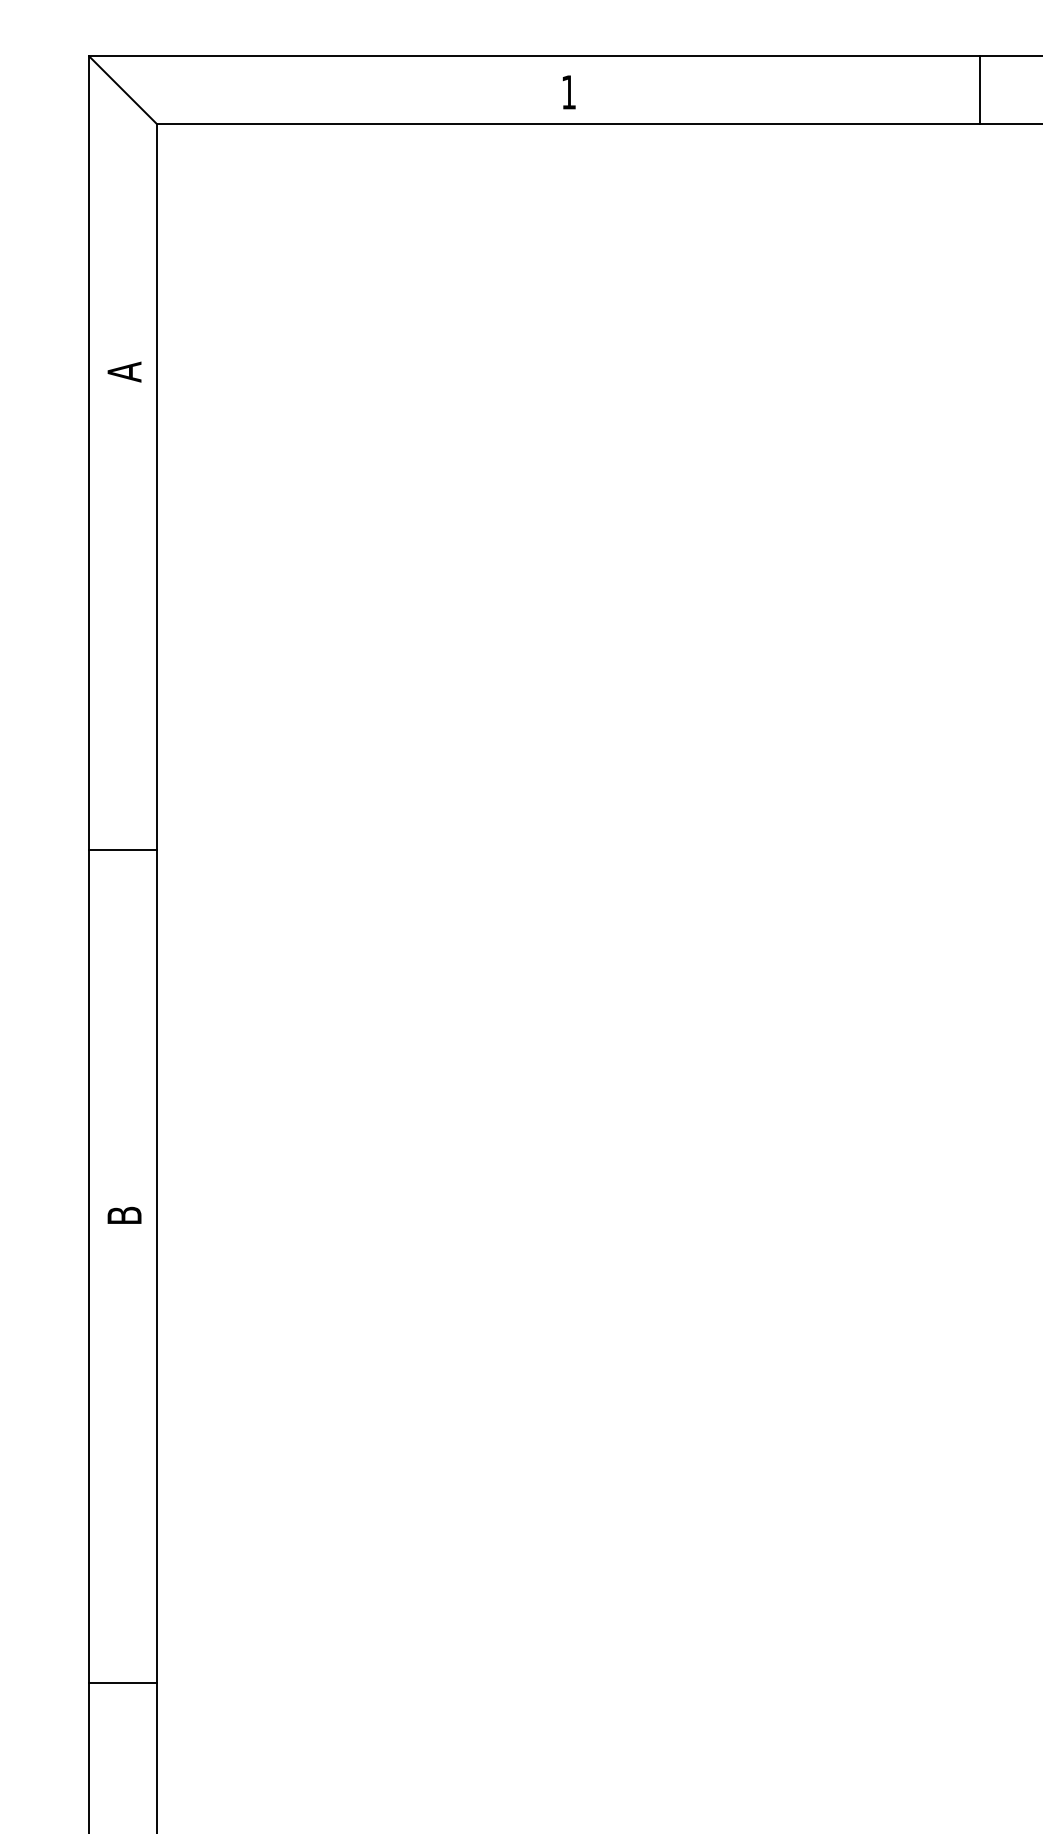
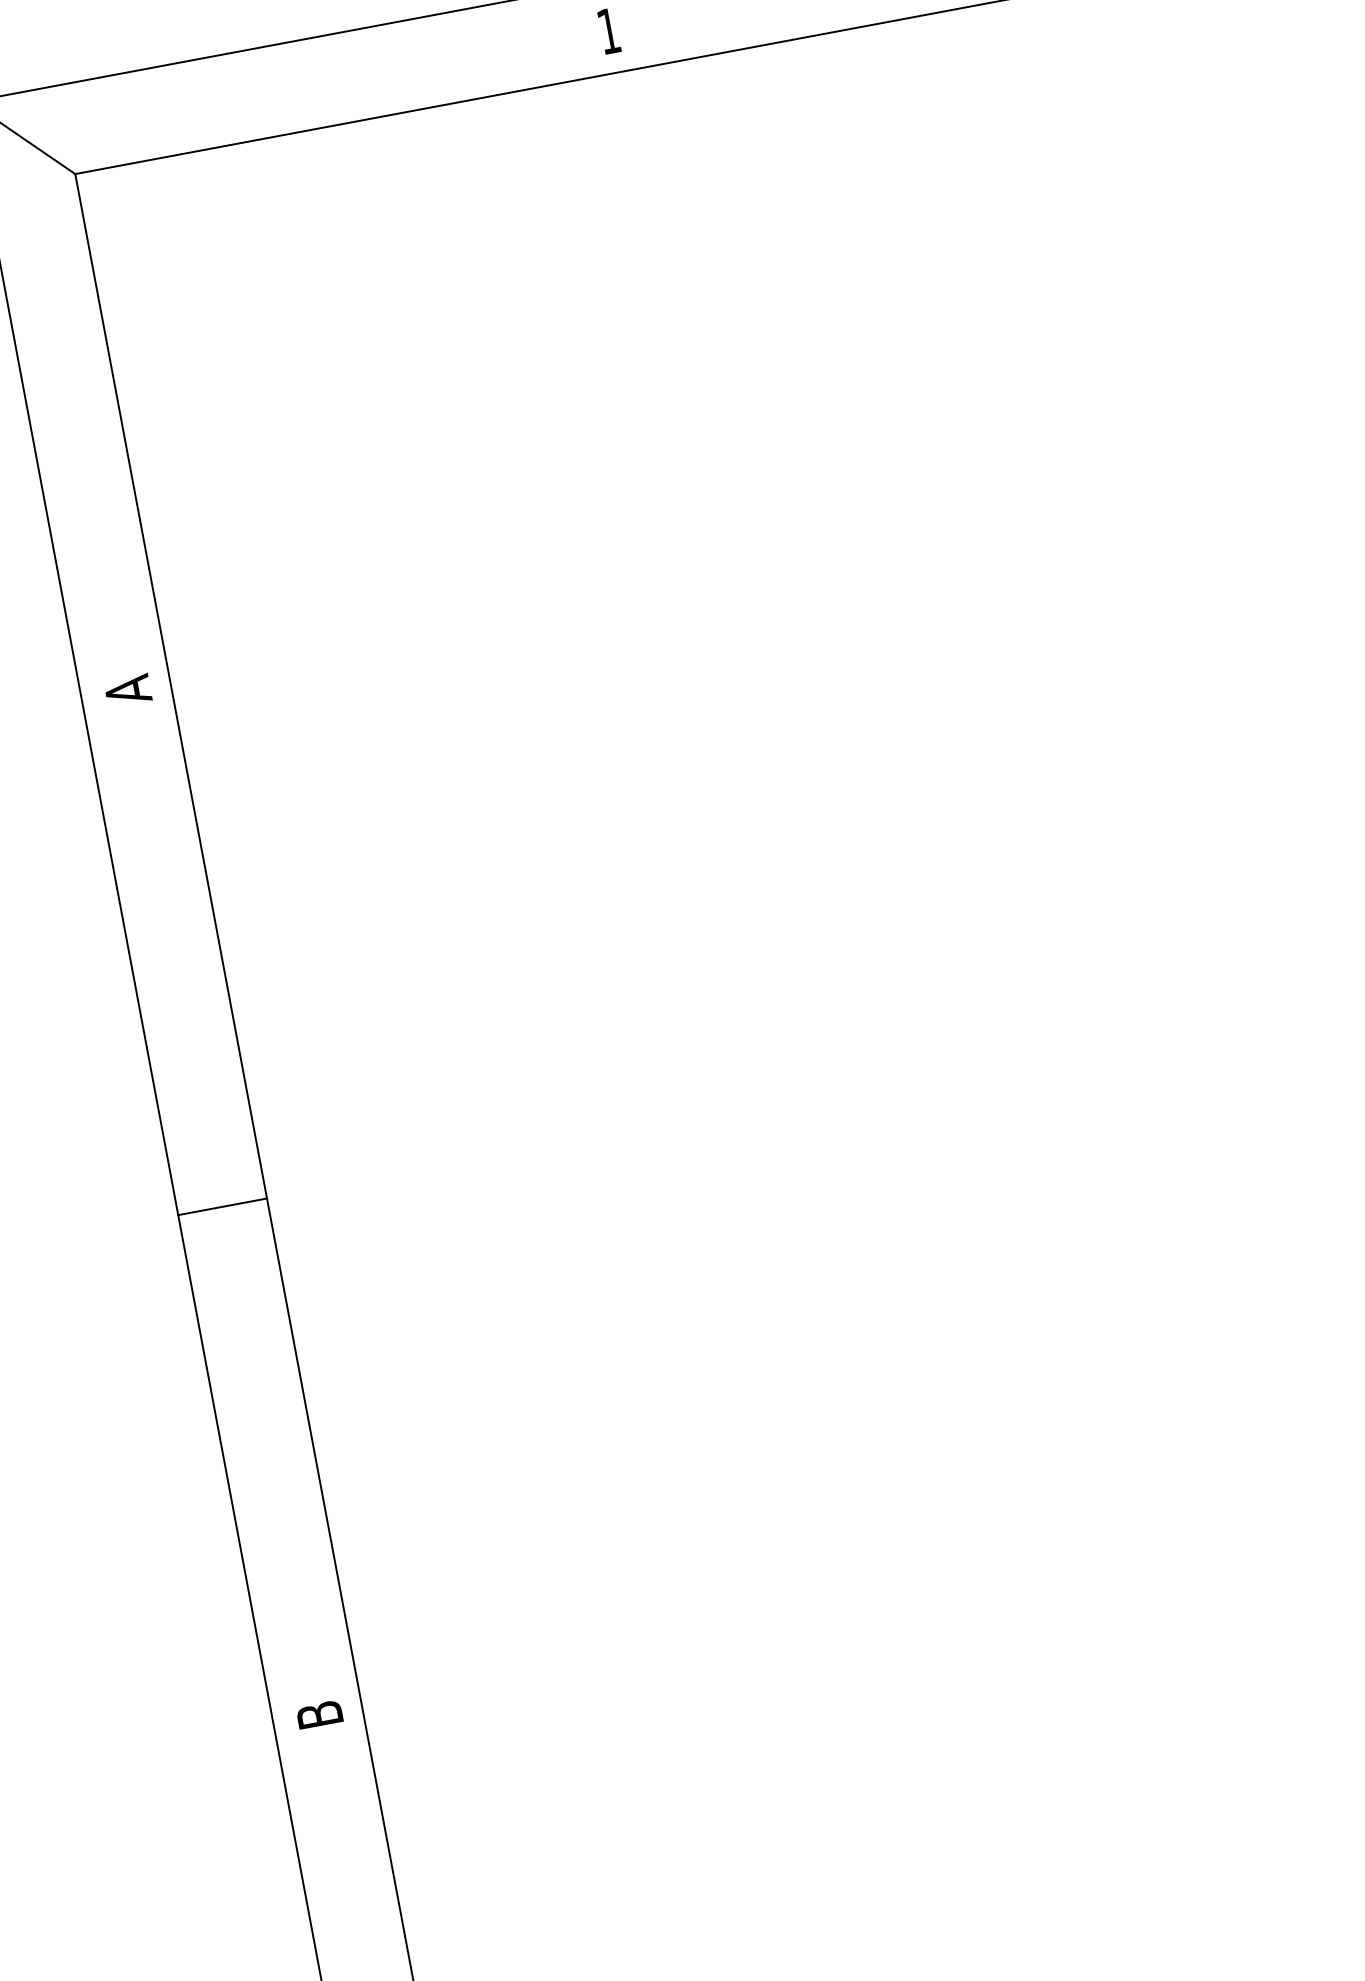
text: (124, 371) -> (127, 689), moved
line: (122, 849) -> (221, 1206), moved
text: (124, 1214) -> (319, 1713), moved

